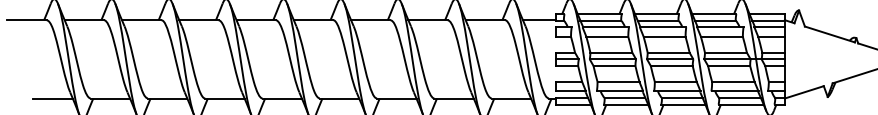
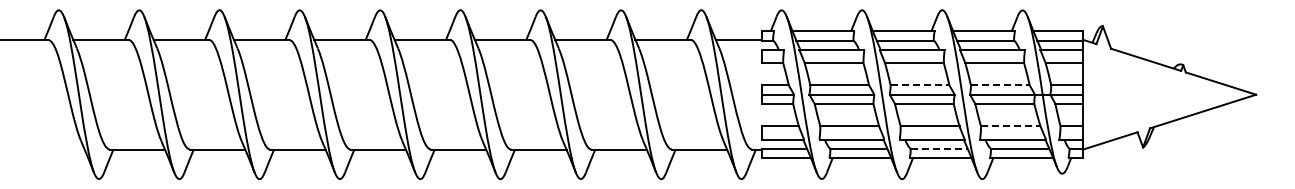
line: (668, 52) -> (920, 85), solid -> dashed
line: (726, 52) -> (1000, 85), solid -> dashed
line: (733, 82) -> (1010, 126), solid -> dashed
line: (682, 97) -> (939, 148), solid -> dashed
line: (52, 98) -> (56, 149), removed

